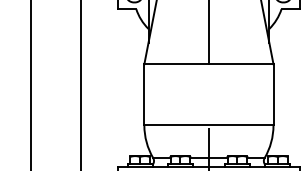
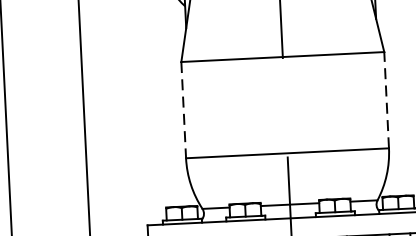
line: (144, 94) -> (183, 109), solid -> dashed
line: (273, 94) -> (386, 99), solid -> dashed

